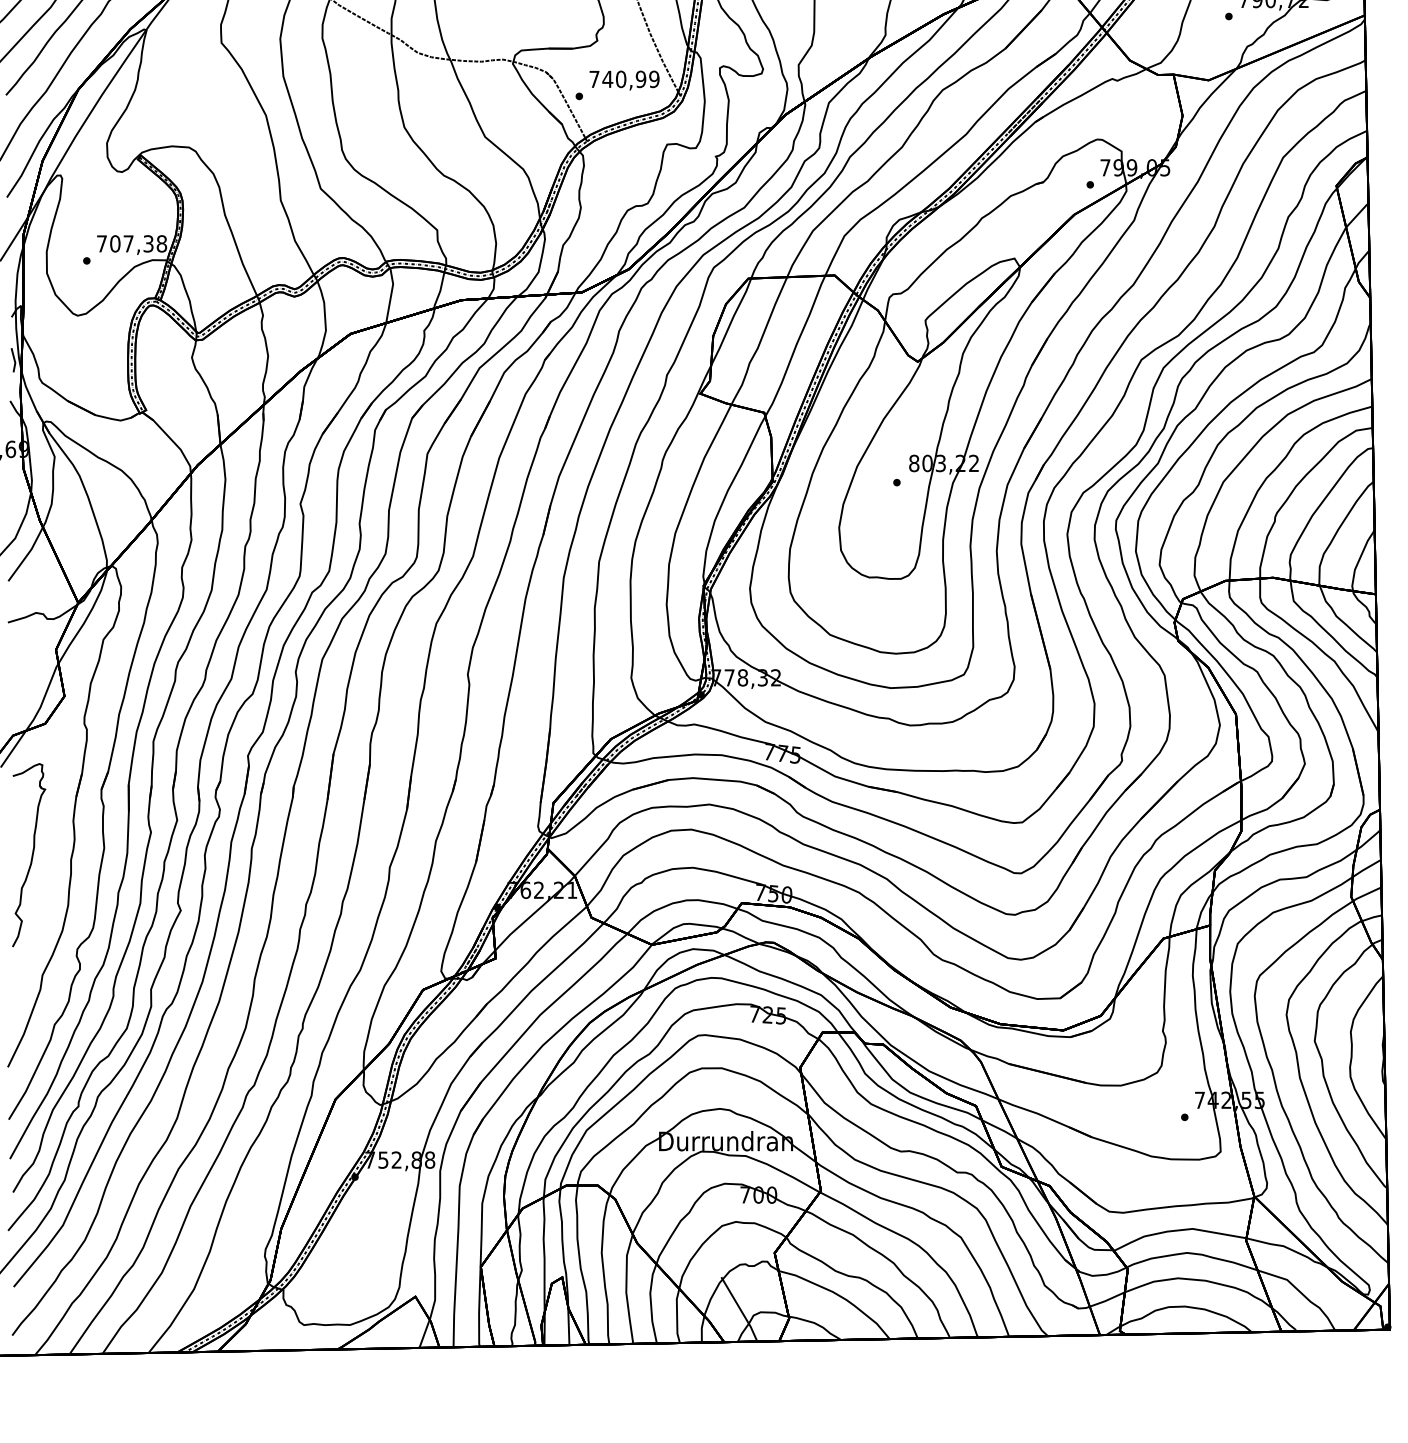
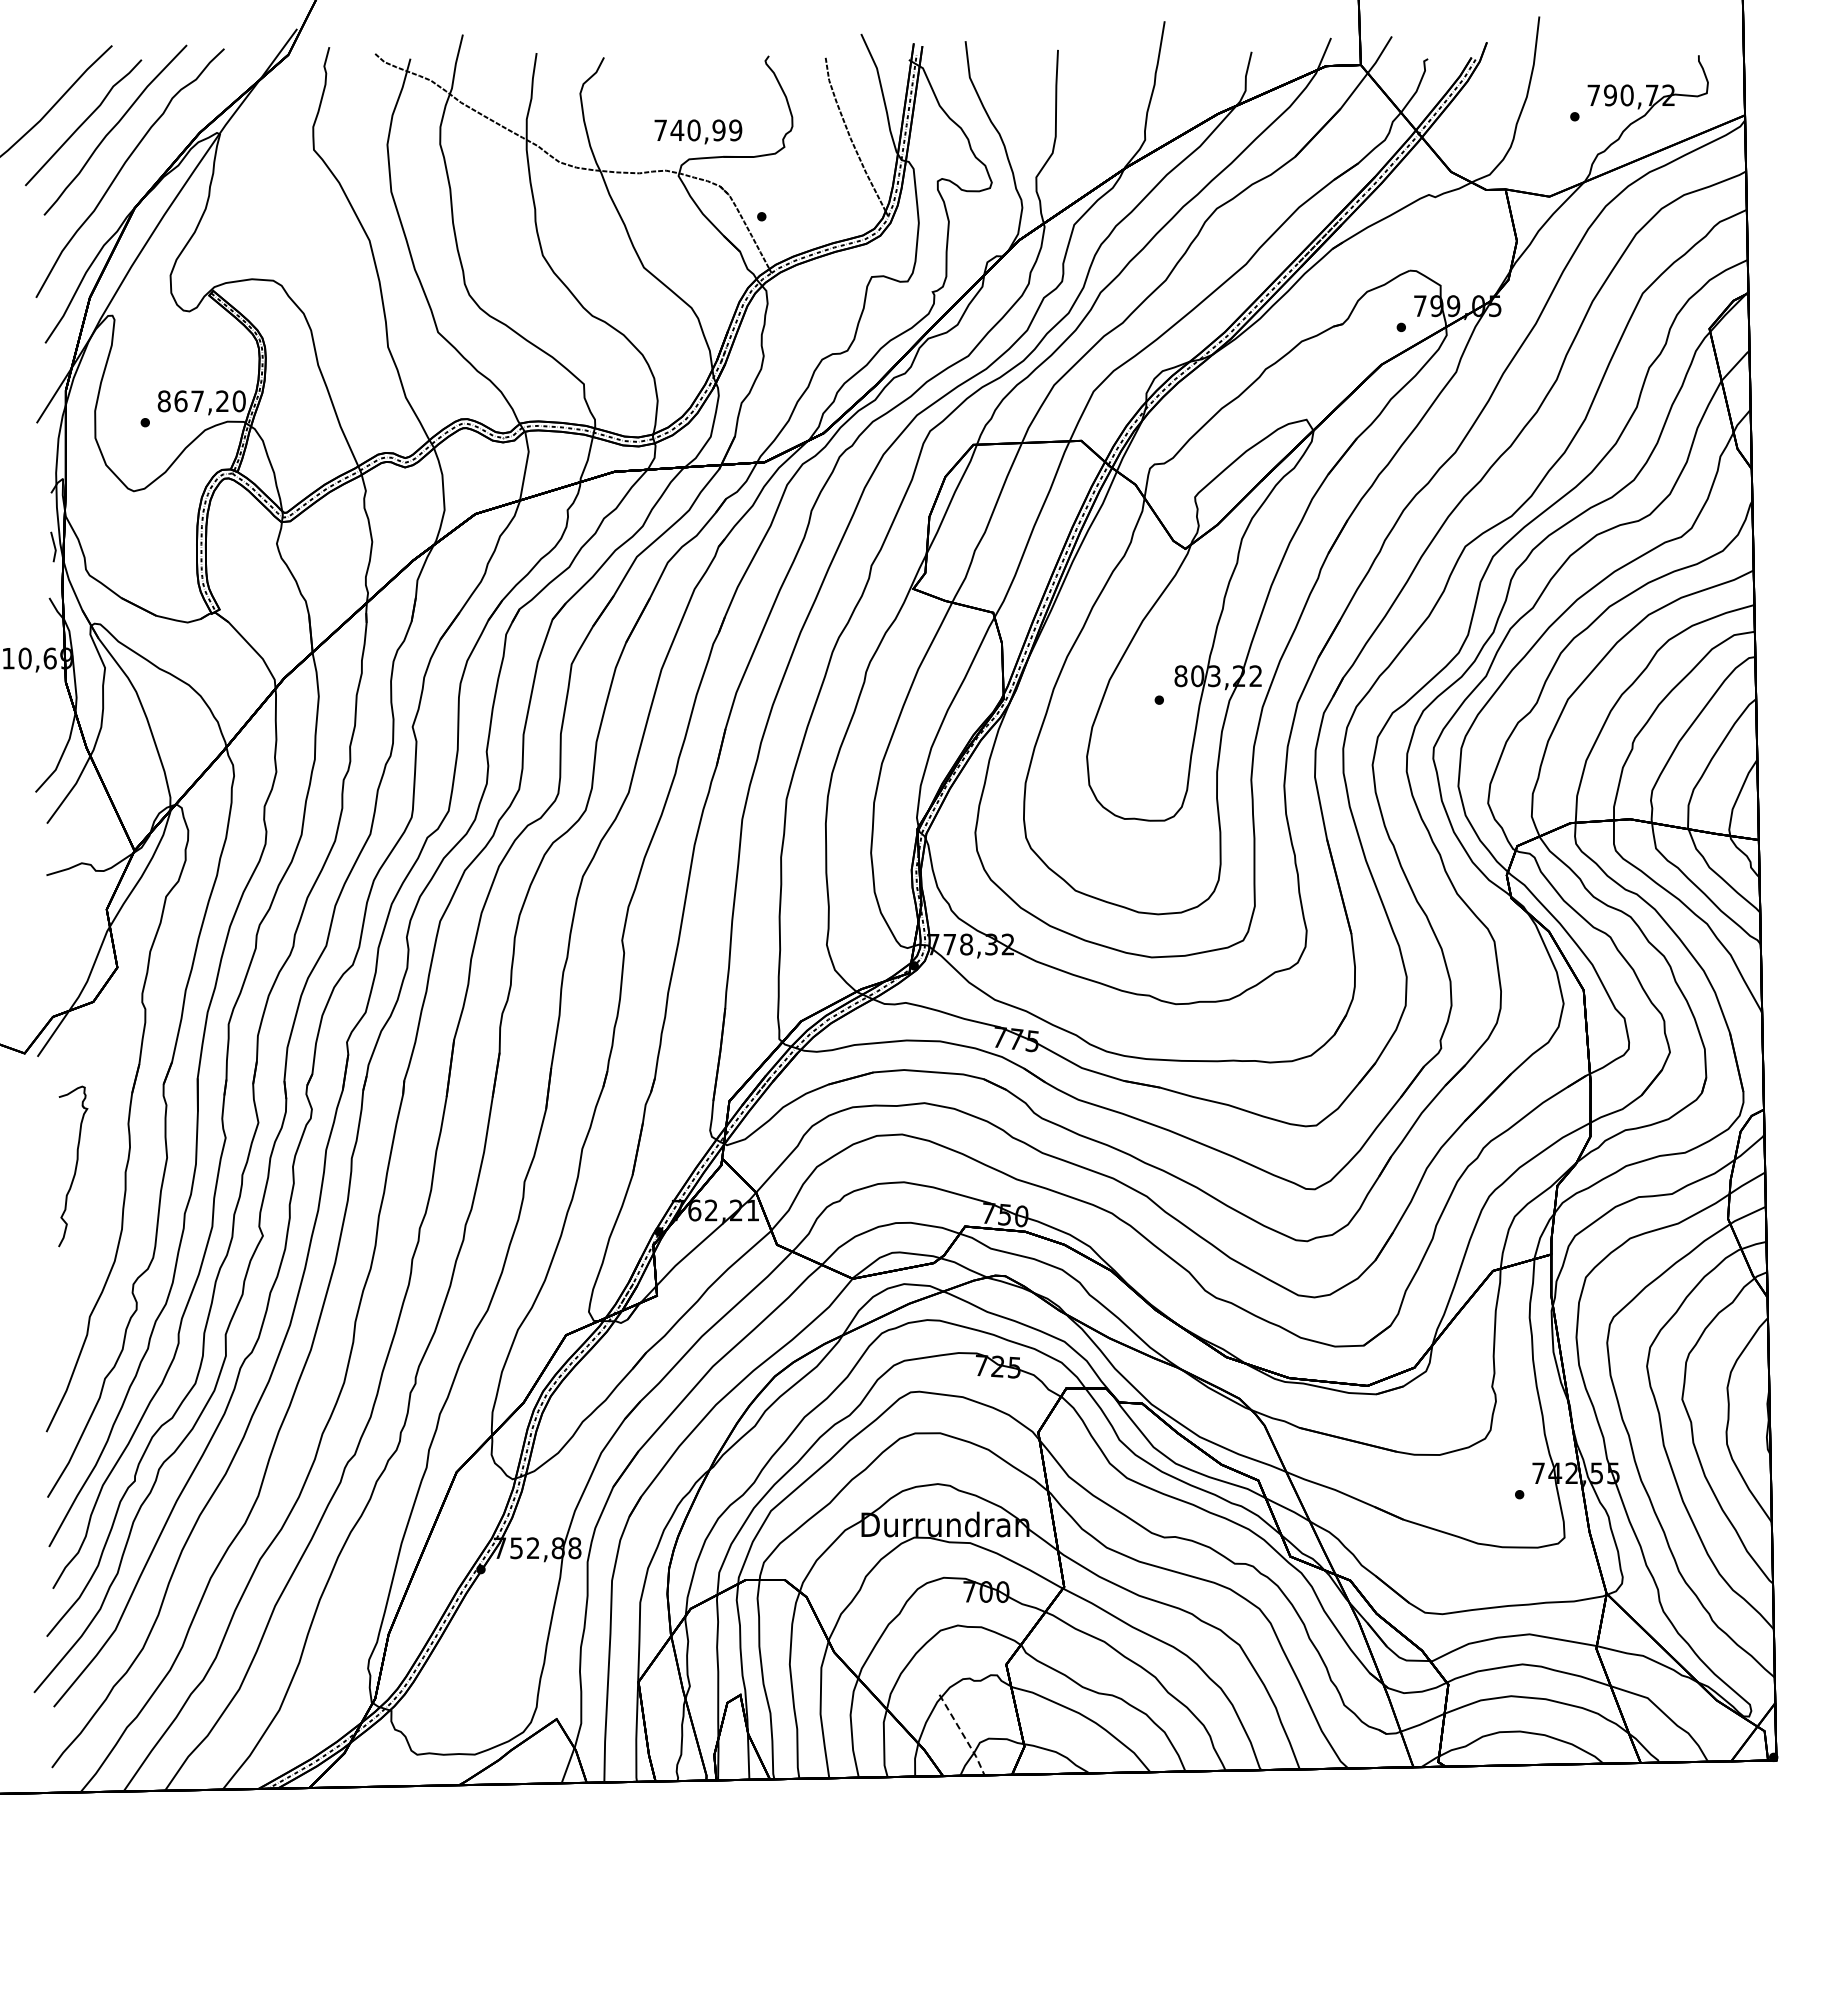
text: (624, 80) -> (698, 131), moved
text: (131, 244) -> (201, 401), 707,38 -> 867,20
part: (29, 855) -> (73, 1166), size x0.7
line: (740, 1309) -> (963, 1735), solid -> dashed

